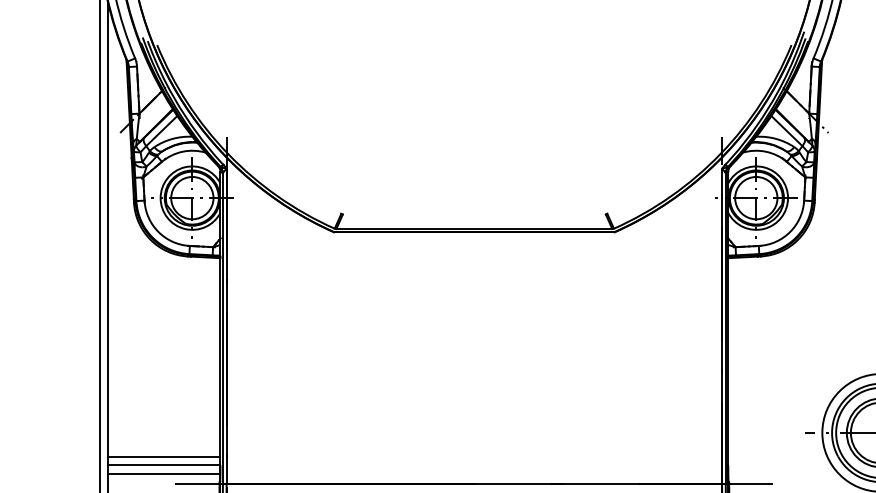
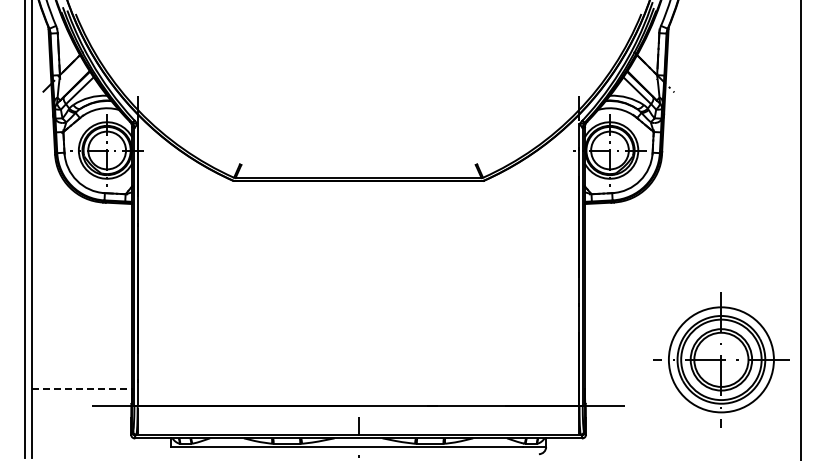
line: (164, 457) -> (82, 381), removed
line: (164, 465) -> (82, 388), solid -> dashed
line: (164, 474) -> (82, 396), removed

